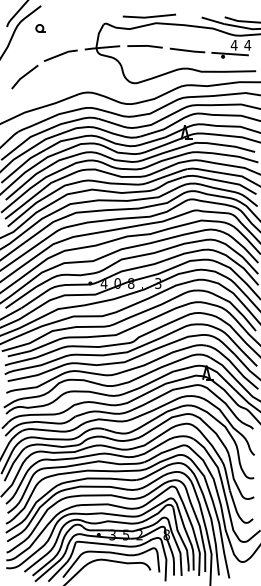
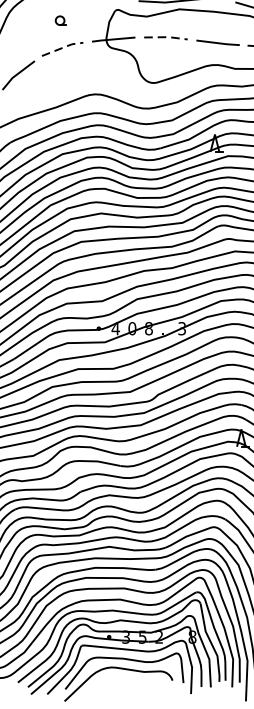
part: (40, 28) -> (60, 20), moved
line: (145, 45) -> (166, 36), solid -> dashed
line: (61, 54) -> (63, 47), solid -> dashed

